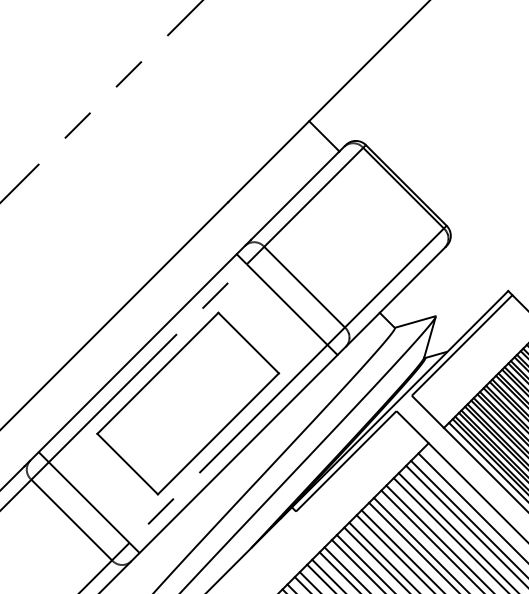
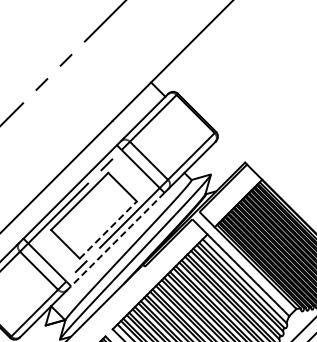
line: (218, 432) -> (108, 229), solid -> dashed
line: (237, 453) -> (117, 239), solid -> dashed

